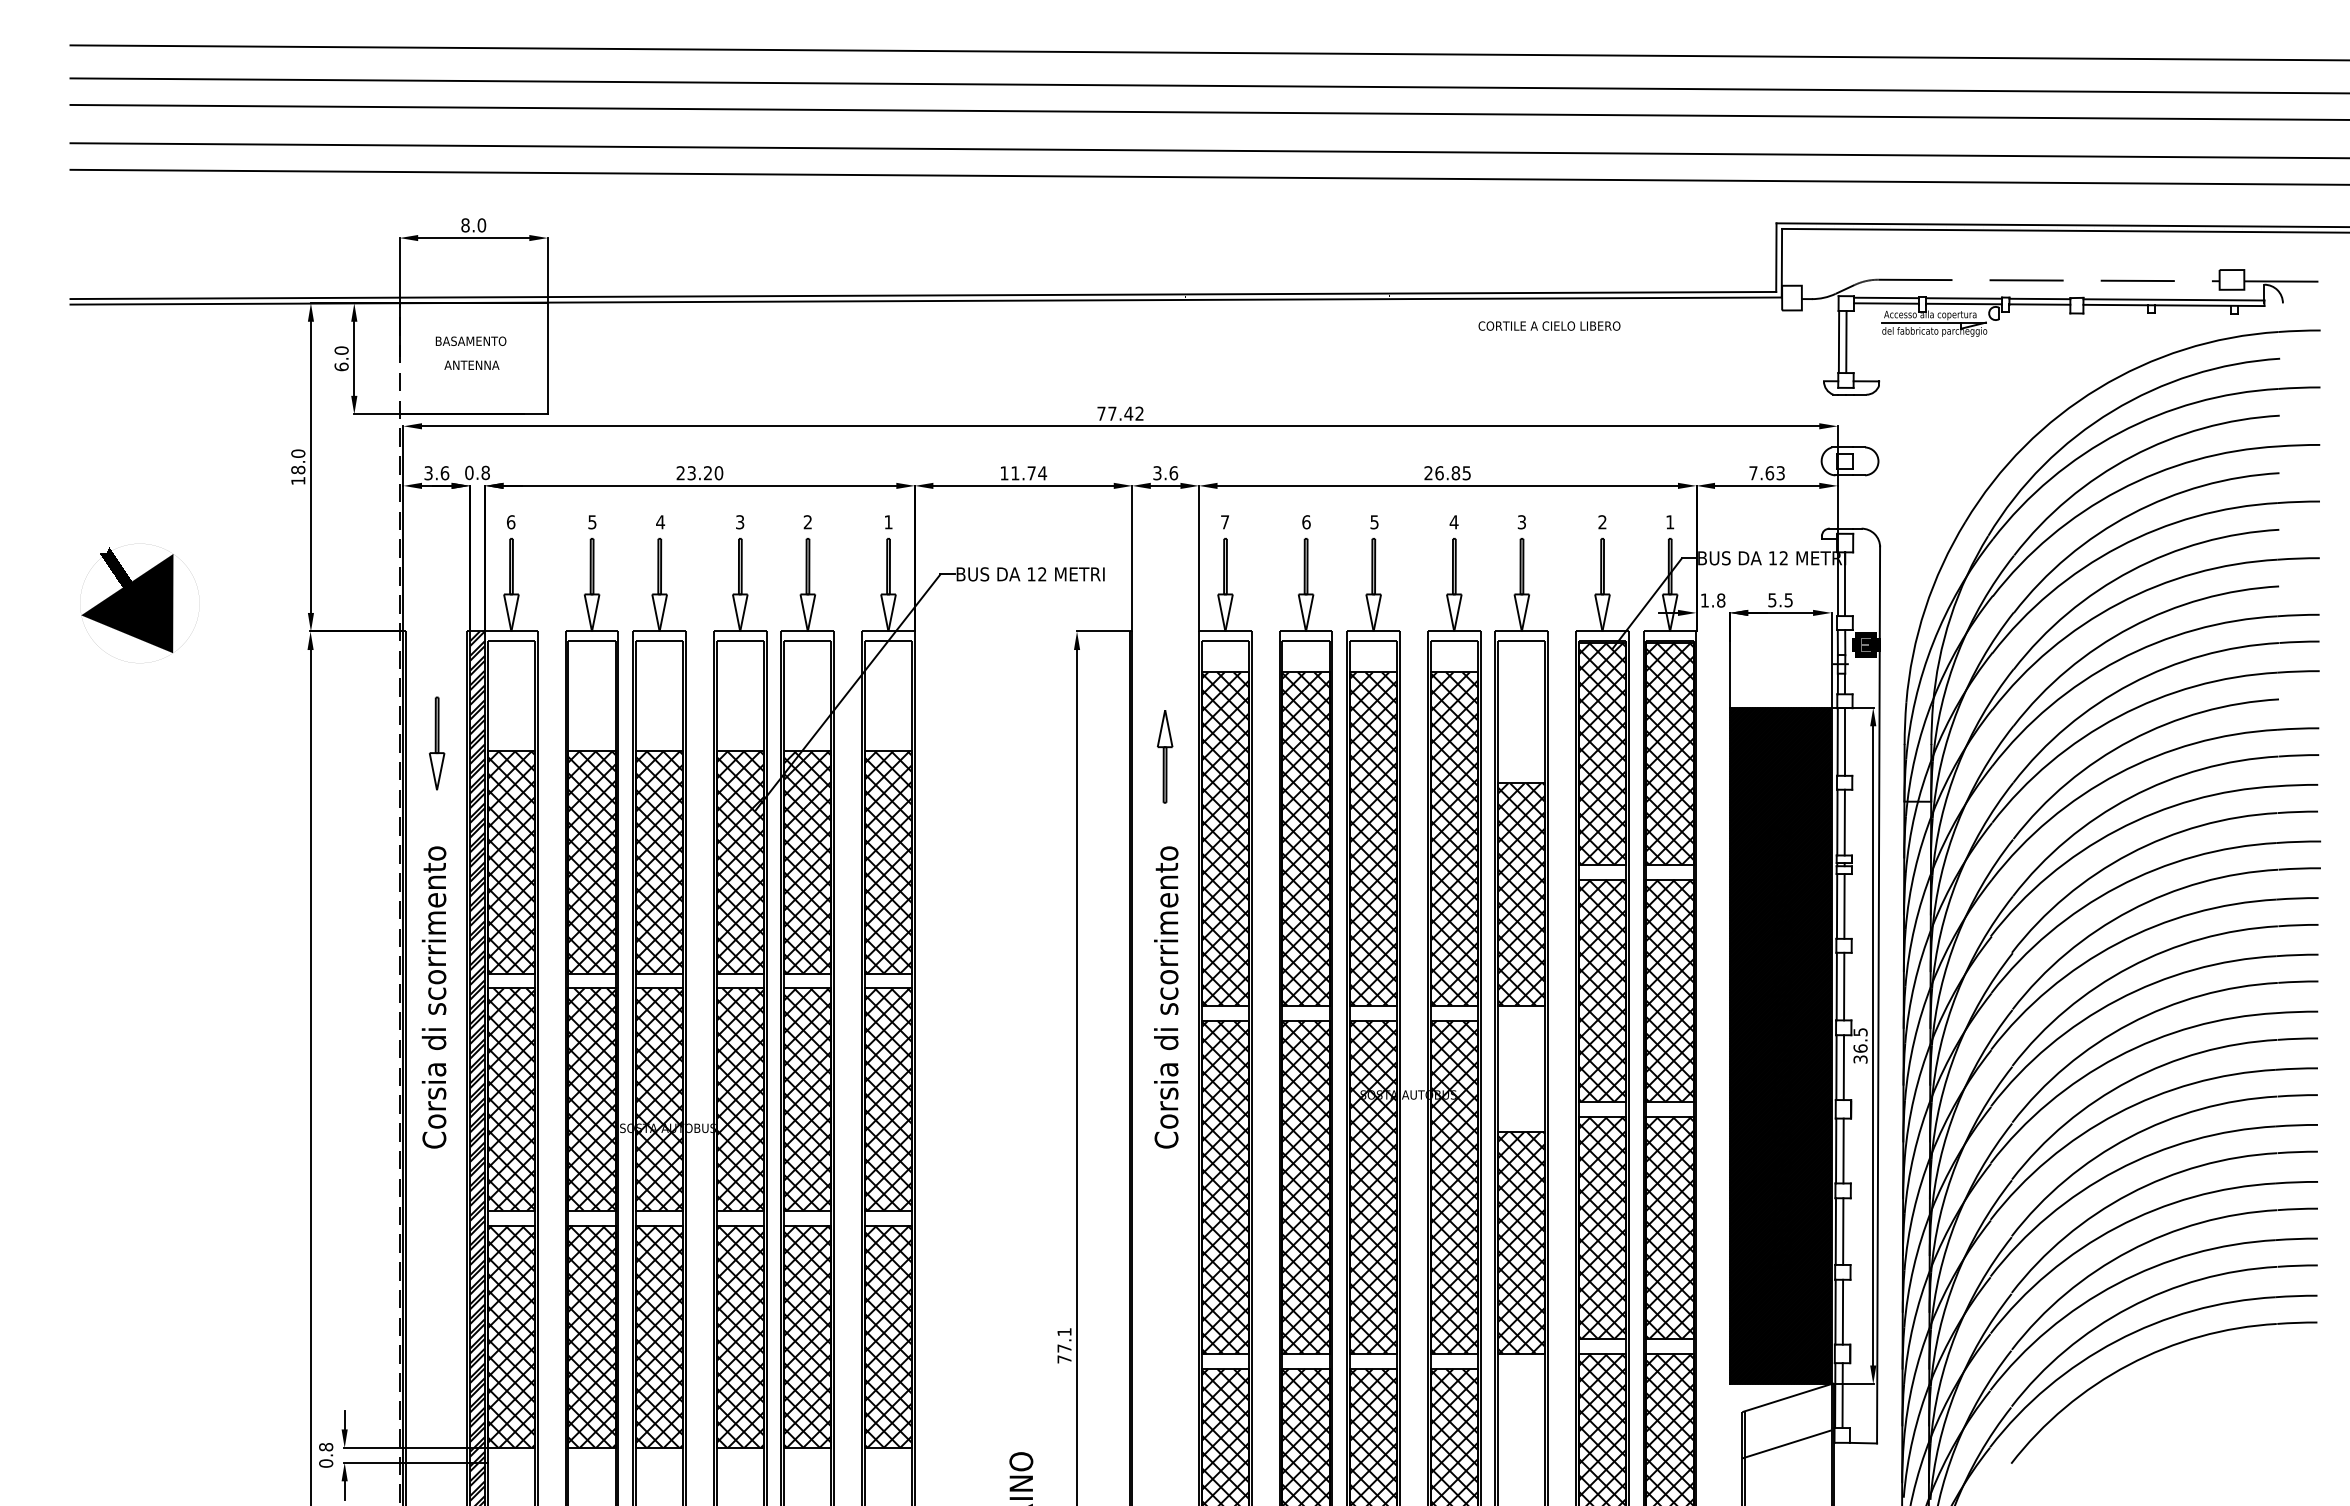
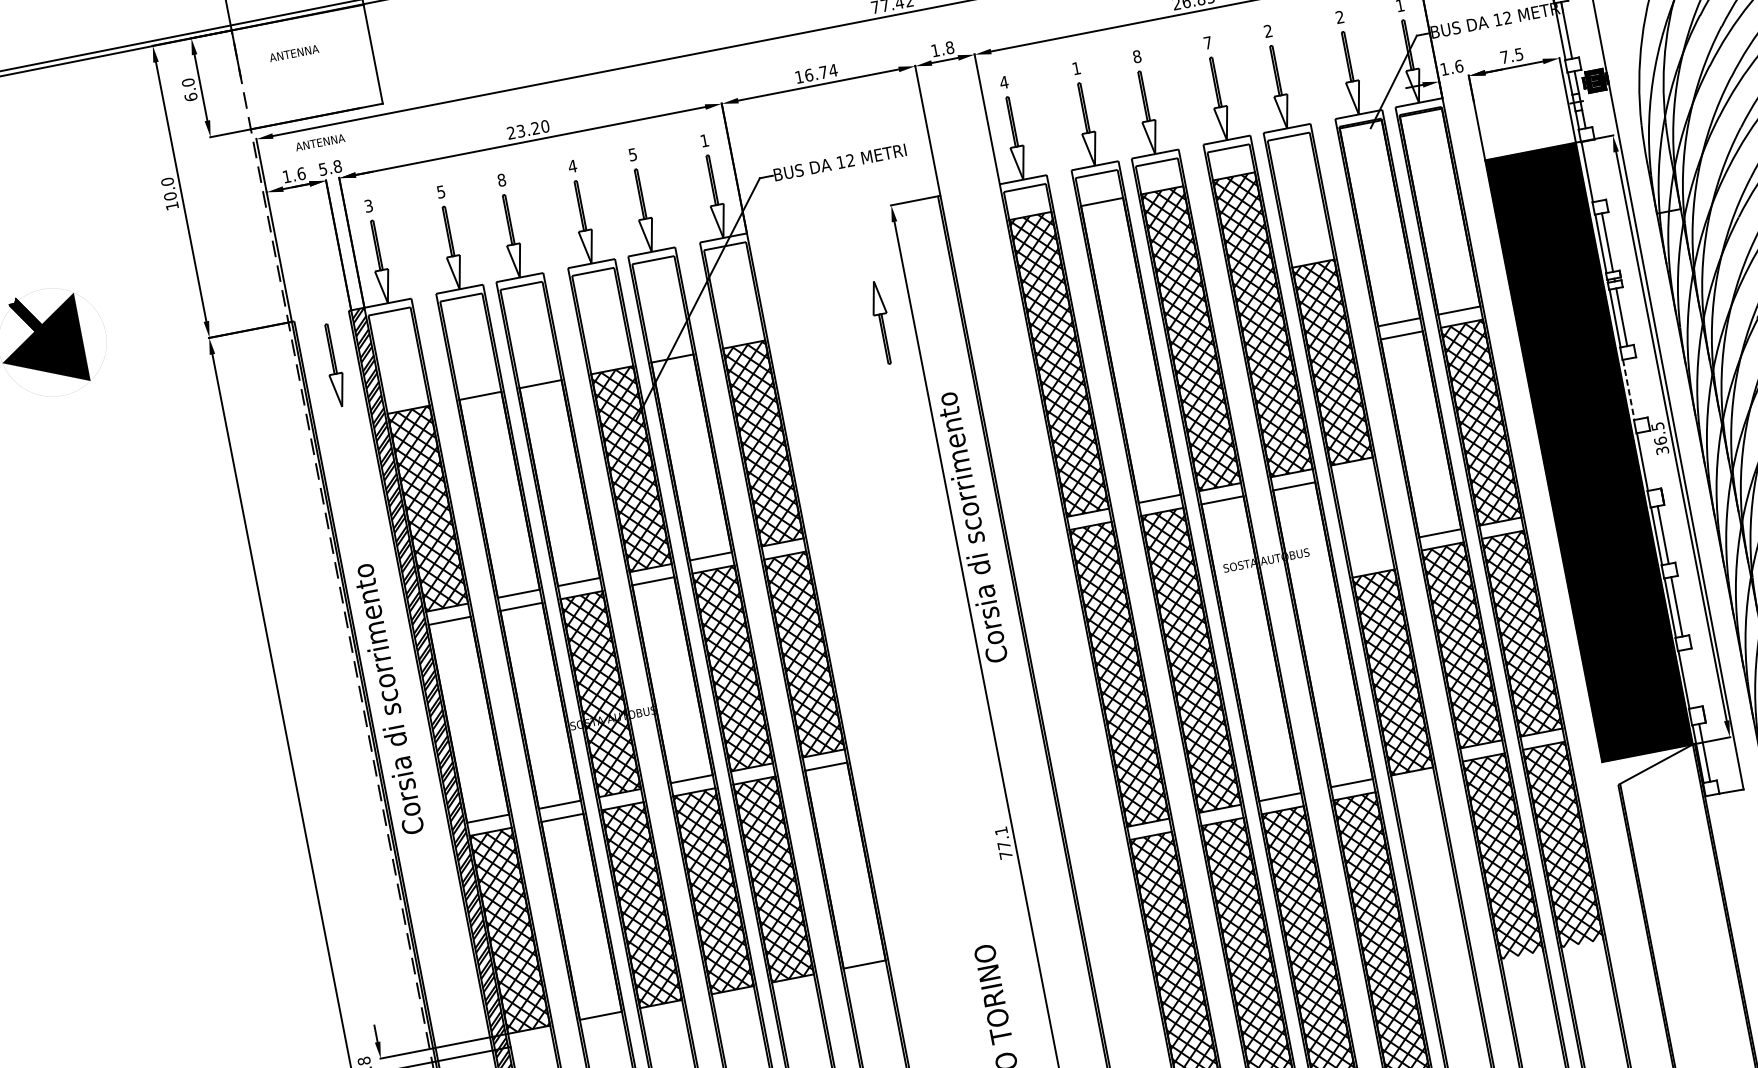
text: (470, 340) -> (301, 51), BASAMENTO -> ANTENNA
text: (471, 364) -> (319, 141), moved
text: (298, 469) -> (170, 195), 18.0 -> 10.0
text: (469, 472) -> (323, 168), 0.8 -> 5.8
text: (428, 473) -> (286, 176), 3.6 -> 1.6
text: (1015, 473) -> (809, 75), 11.74 -> 16.74
text: (1165, 473) -> (942, 49), 3.6 -> 1.8
text: (511, 522) -> (369, 206), 6 -> 3
text: (660, 522) -> (501, 180), 4 -> 8
text: (739, 522) -> (572, 166), 3 -> 4
text: (807, 522) -> (632, 154), 2 -> 5
text: (1224, 522) -> (1003, 82), 7 -> 4
text: (1306, 522) -> (1076, 68), 6 -> 1
text: (1374, 522) -> (1137, 56), 5 -> 8
text: (1453, 522) -> (1207, 43), 4 -> 7
text: (1521, 522) -> (1267, 31), 3 -> 2
text: (1721, 600) -> (1459, 66), 1.8 -> 1.6
text: (1772, 600) -> (1504, 57), 5.5 -> 7.5
line: (1845, 741) -> (1594, 170), removed
part: (436, 743) -> (333, 365), moved
hatch: (1602, 753) -> (1379, 223), removed
hatch: (1669, 753) -> (1439, 211), removed
part: (1165, 756) -> (882, 322), moved
hatch: (1305, 838) -> (1130, 350), removed
hatch: (591, 862) -> (499, 494), removed
hatch: (659, 862) -> (559, 483), removed
hatch: (807, 862) -> (691, 457), removed
line: (1836, 986) -> (1628, 389), solid -> dashed
line: (1844, 986) -> (1635, 388), removed
hatch: (1602, 990) -> (1420, 433), removed
text: (433, 997) -> (387, 699), moved
text: (1166, 997) -> (971, 527), moved
line: (1843, 1067) -> (1648, 460), removed
hatch: (511, 1099) -> (468, 719), removed
hatch: (591, 1099) -> (540, 705), removed
hatch: (739, 1099) -> (671, 680), removed
hatch: (1373, 1187) -> (1251, 648), removed
hatch: (1453, 1187) -> (1322, 635), removed
line: (1842, 1311) -> (1690, 678), removed
hatch: (591, 1336) -> (581, 916), removed
hatch: (888, 1336) -> (845, 865), removed
line: (1786, 1444) -> (1663, 806), removed

